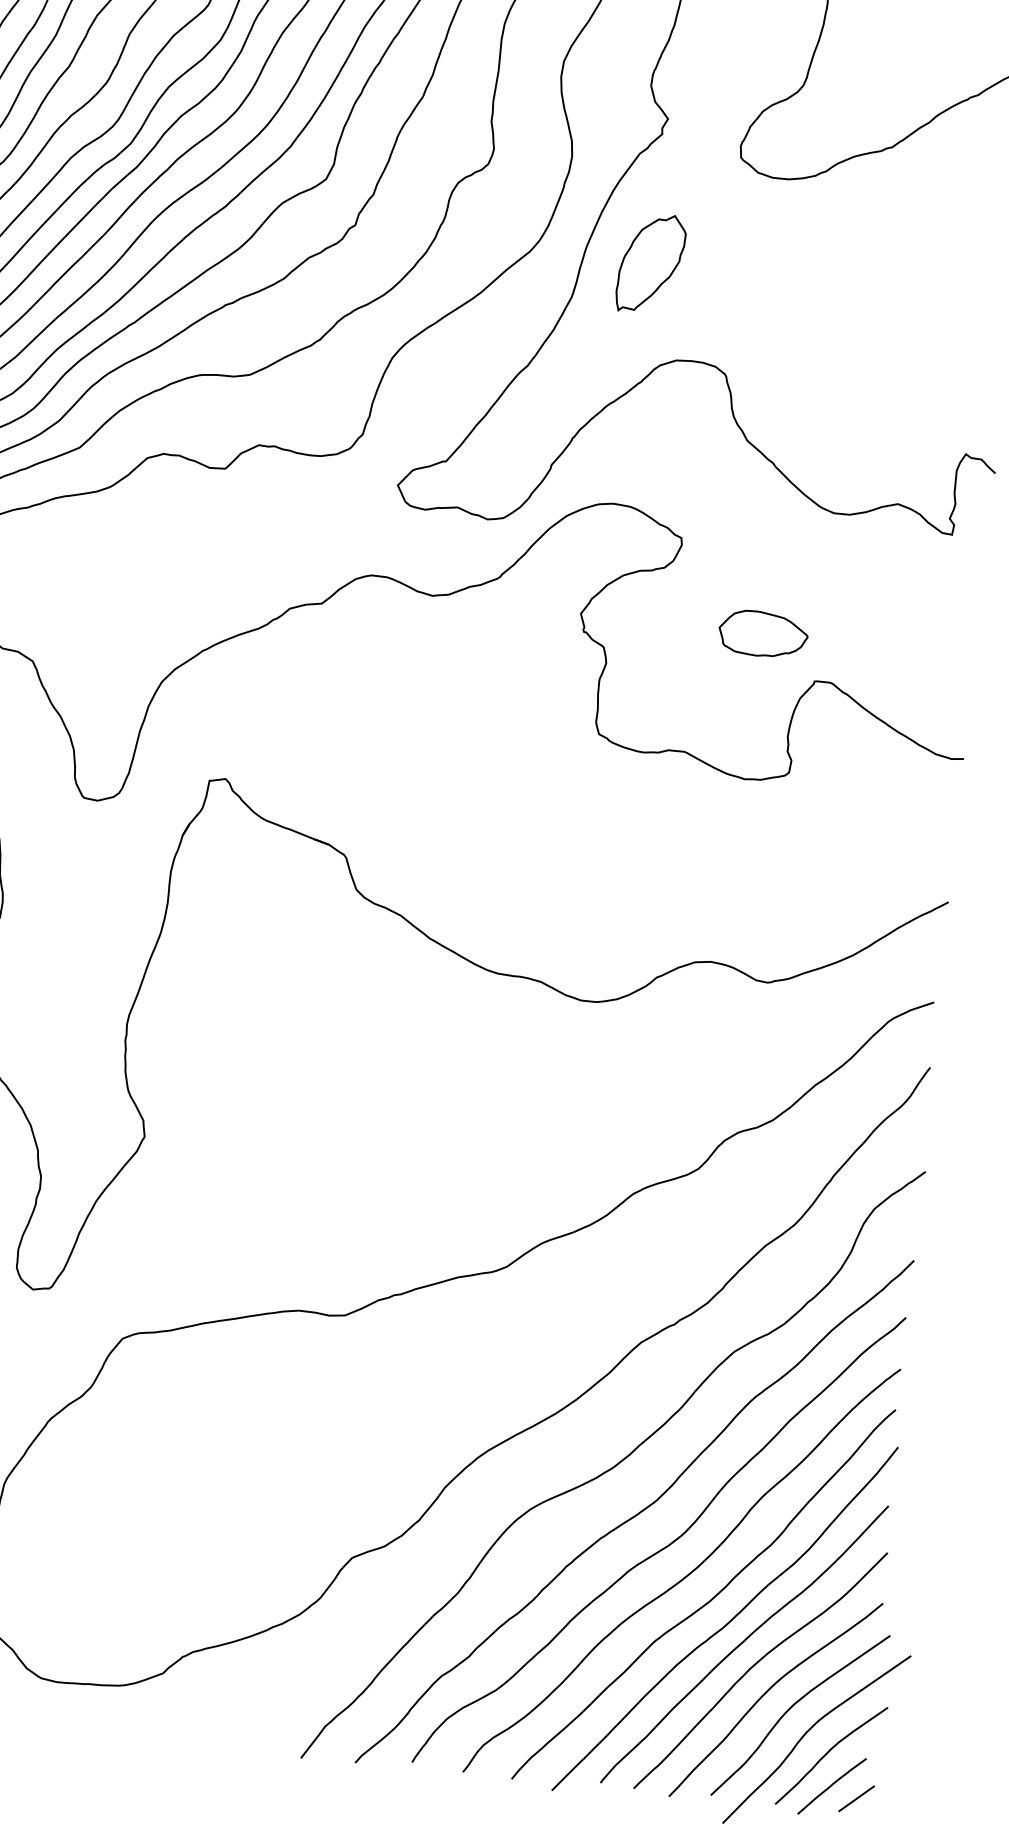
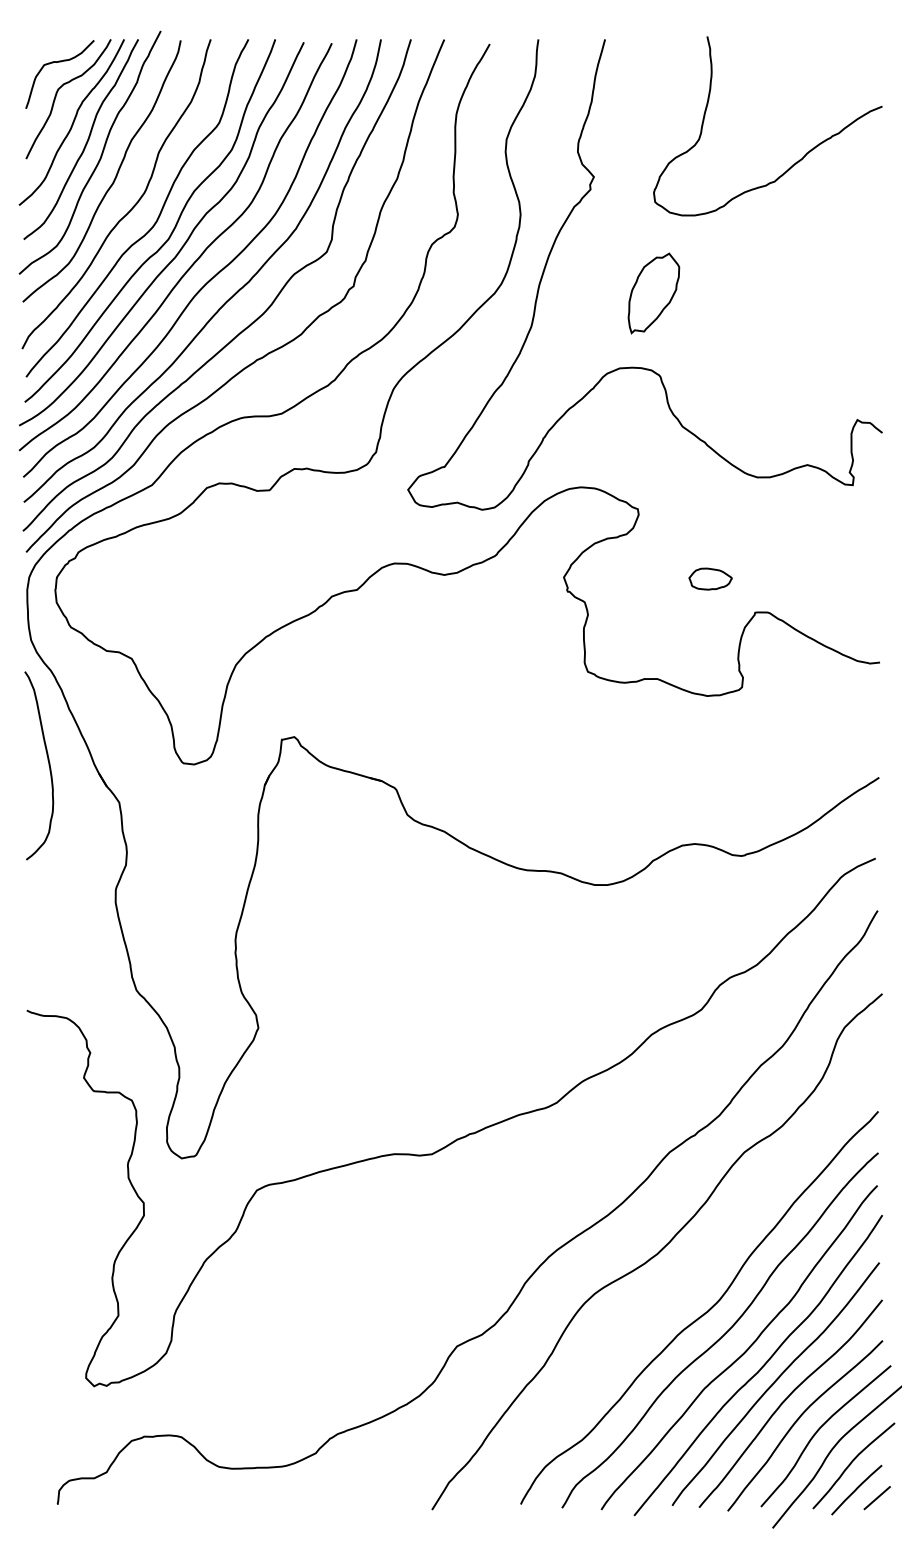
part: (650, 263) -> (653, 293), moved
part: (763, 633) -> (710, 578), size x0.6
curve: (636, 1513) -> (679, 1288), removed

